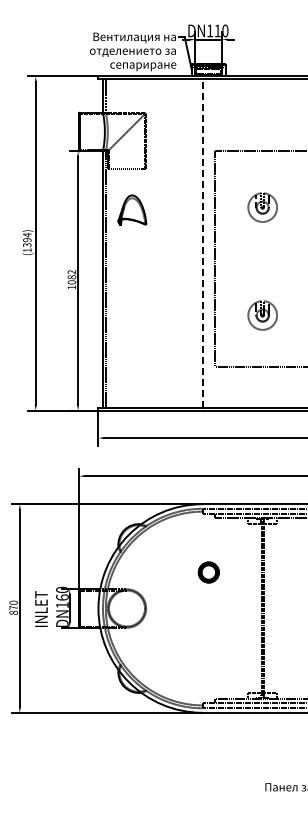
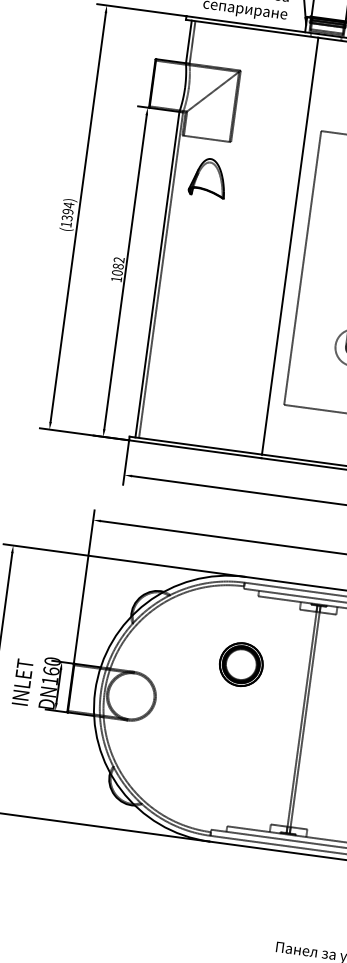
part: (132, 209) -> (208, 176), moved
line: (202, 243) -> (289, 246), dashed -> solid
part: (208, 572) -> (241, 664), size x1.67

